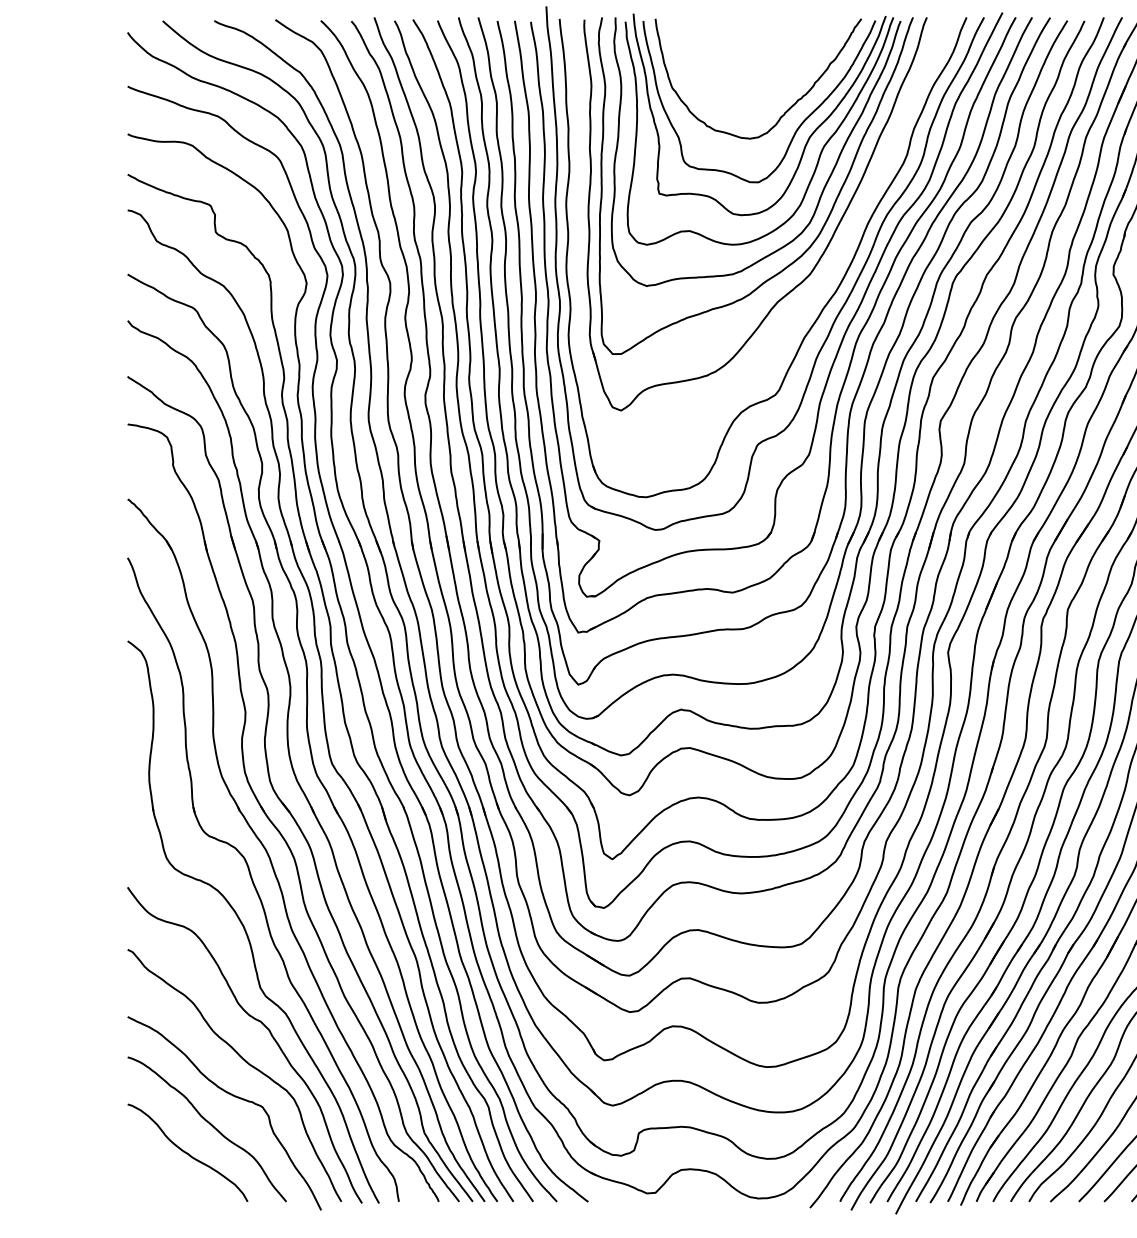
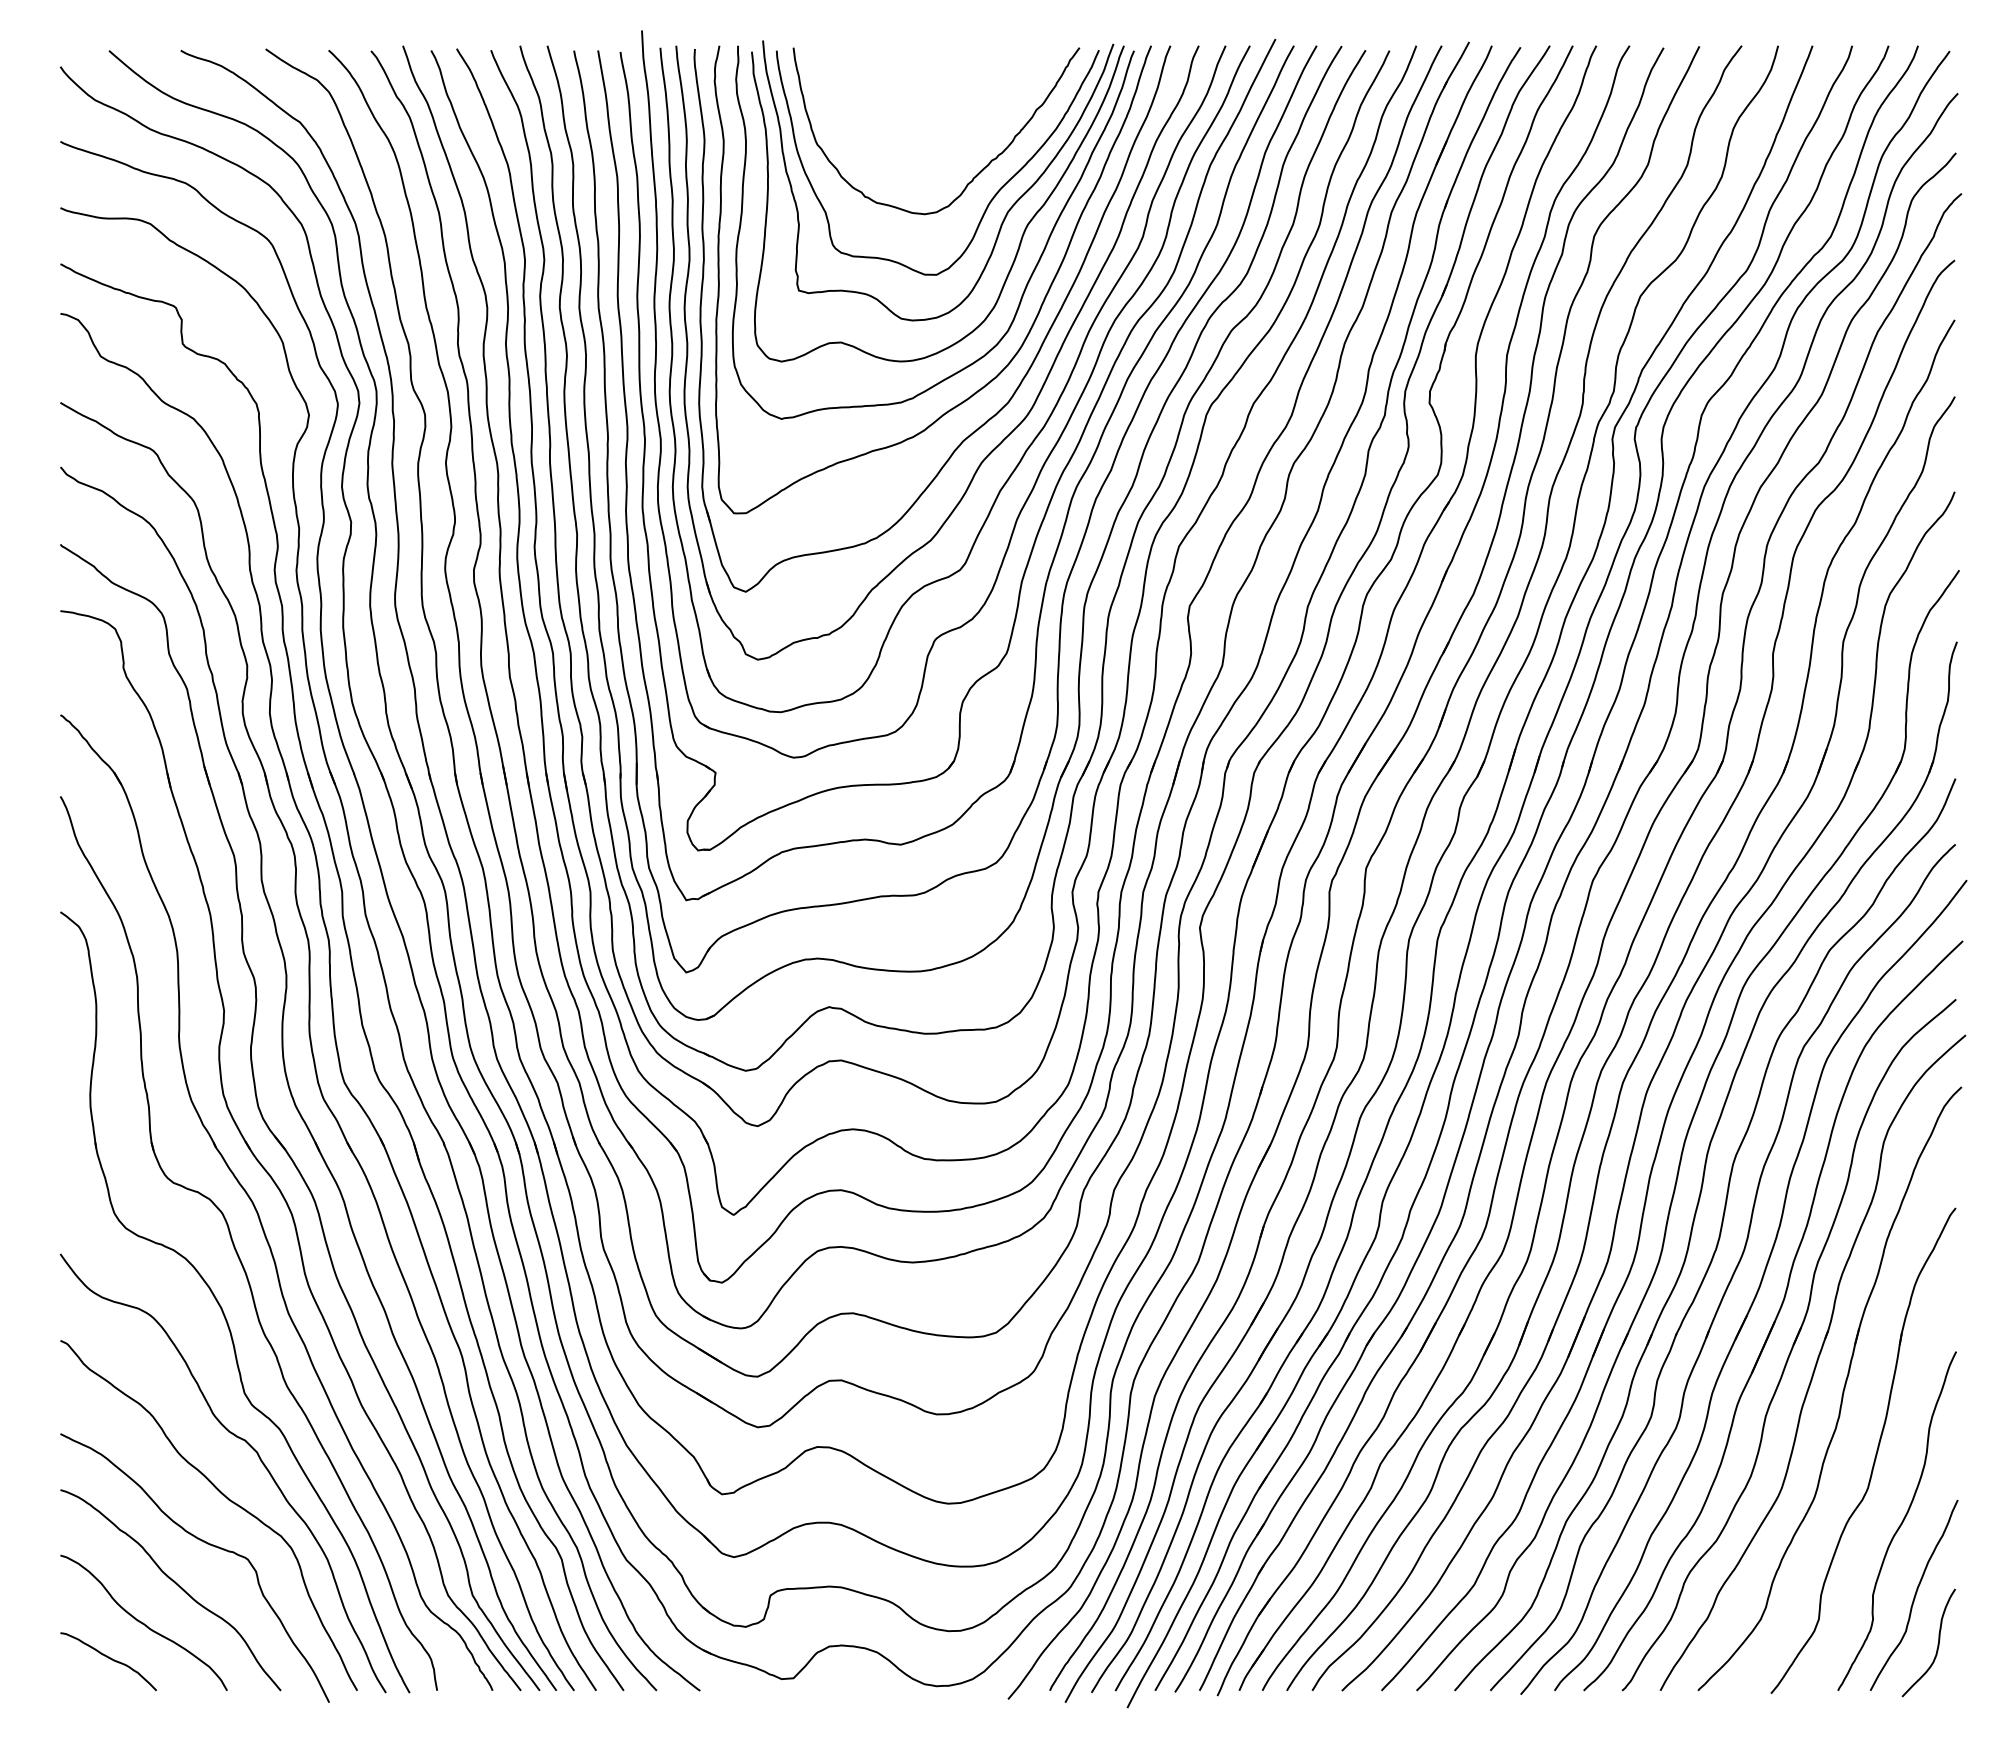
part: (818, 287) -> (1020, 421), added
curve: (163, 1179) -> (110, 1659), added

